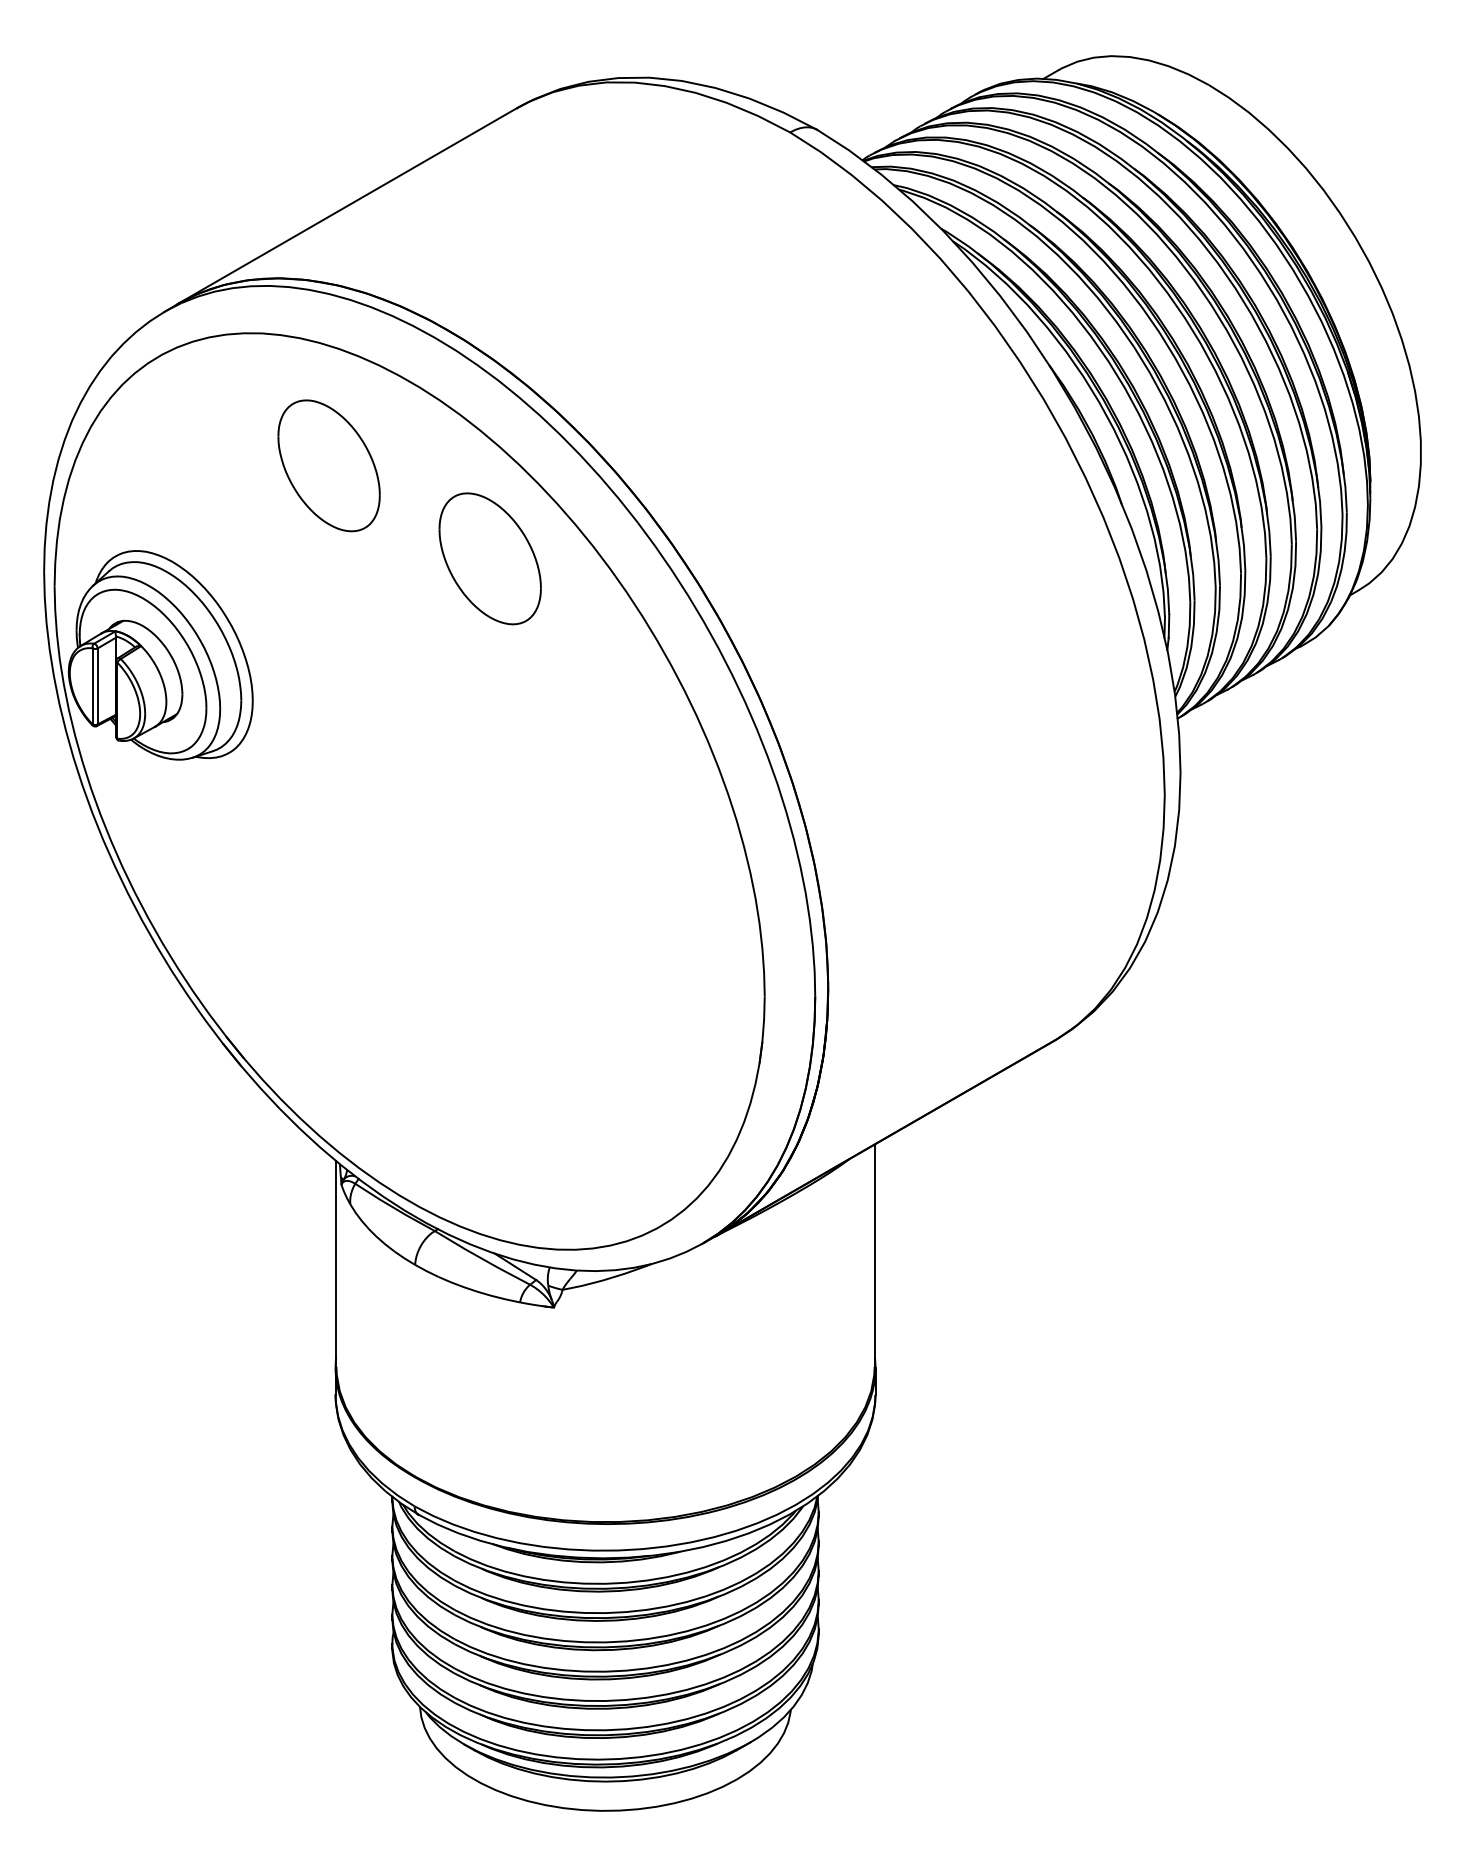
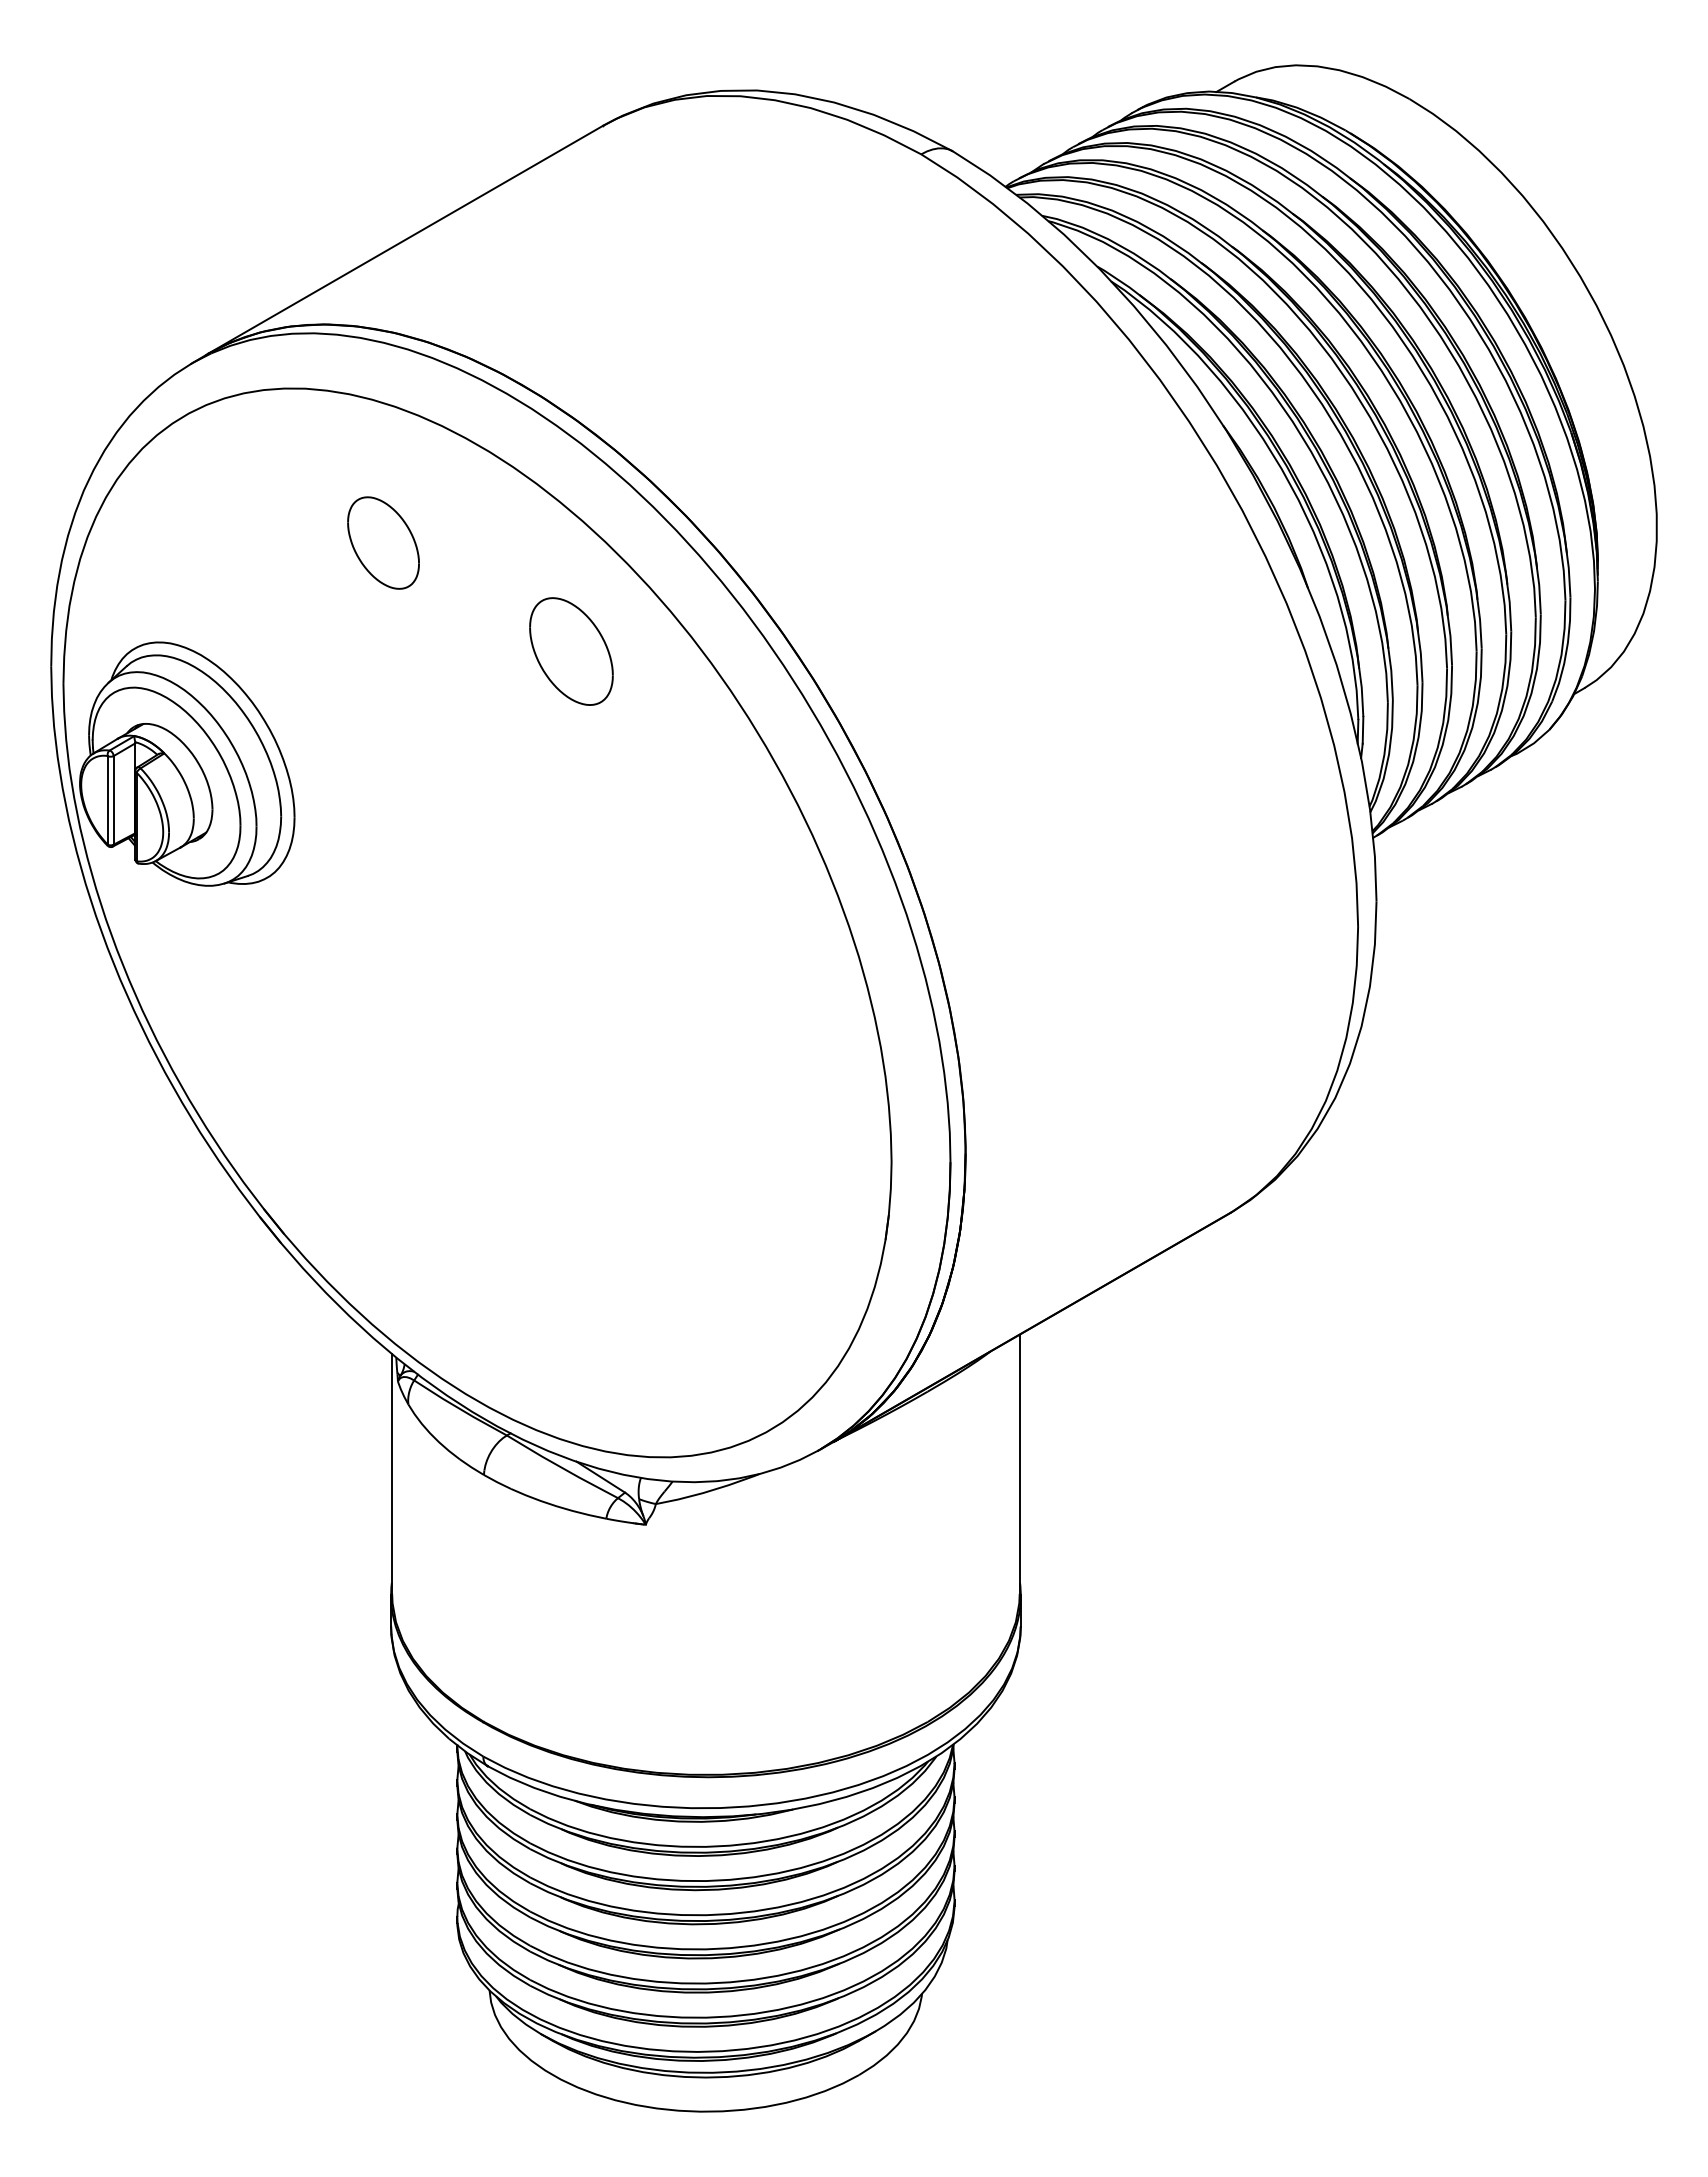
part: (329, 465) -> (383, 542), size x0.6
part: (490, 558) -> (571, 651), size x0.7

